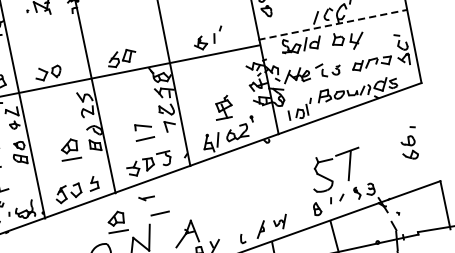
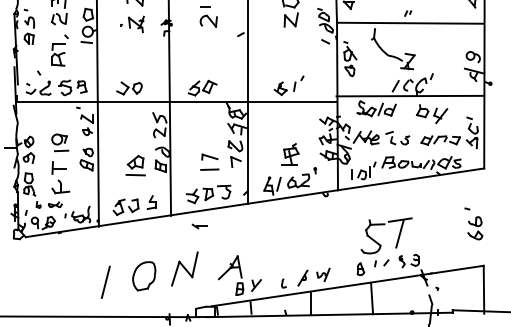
line: (332, 25) -> (410, 96), dashed -> solid
part: (348, 41) -> (432, 114), moved
part: (409, 148) -> (475, 228), moved
line: (159, 213) -> (209, 243), removed
part: (116, 221) -> (166, 243), removed

